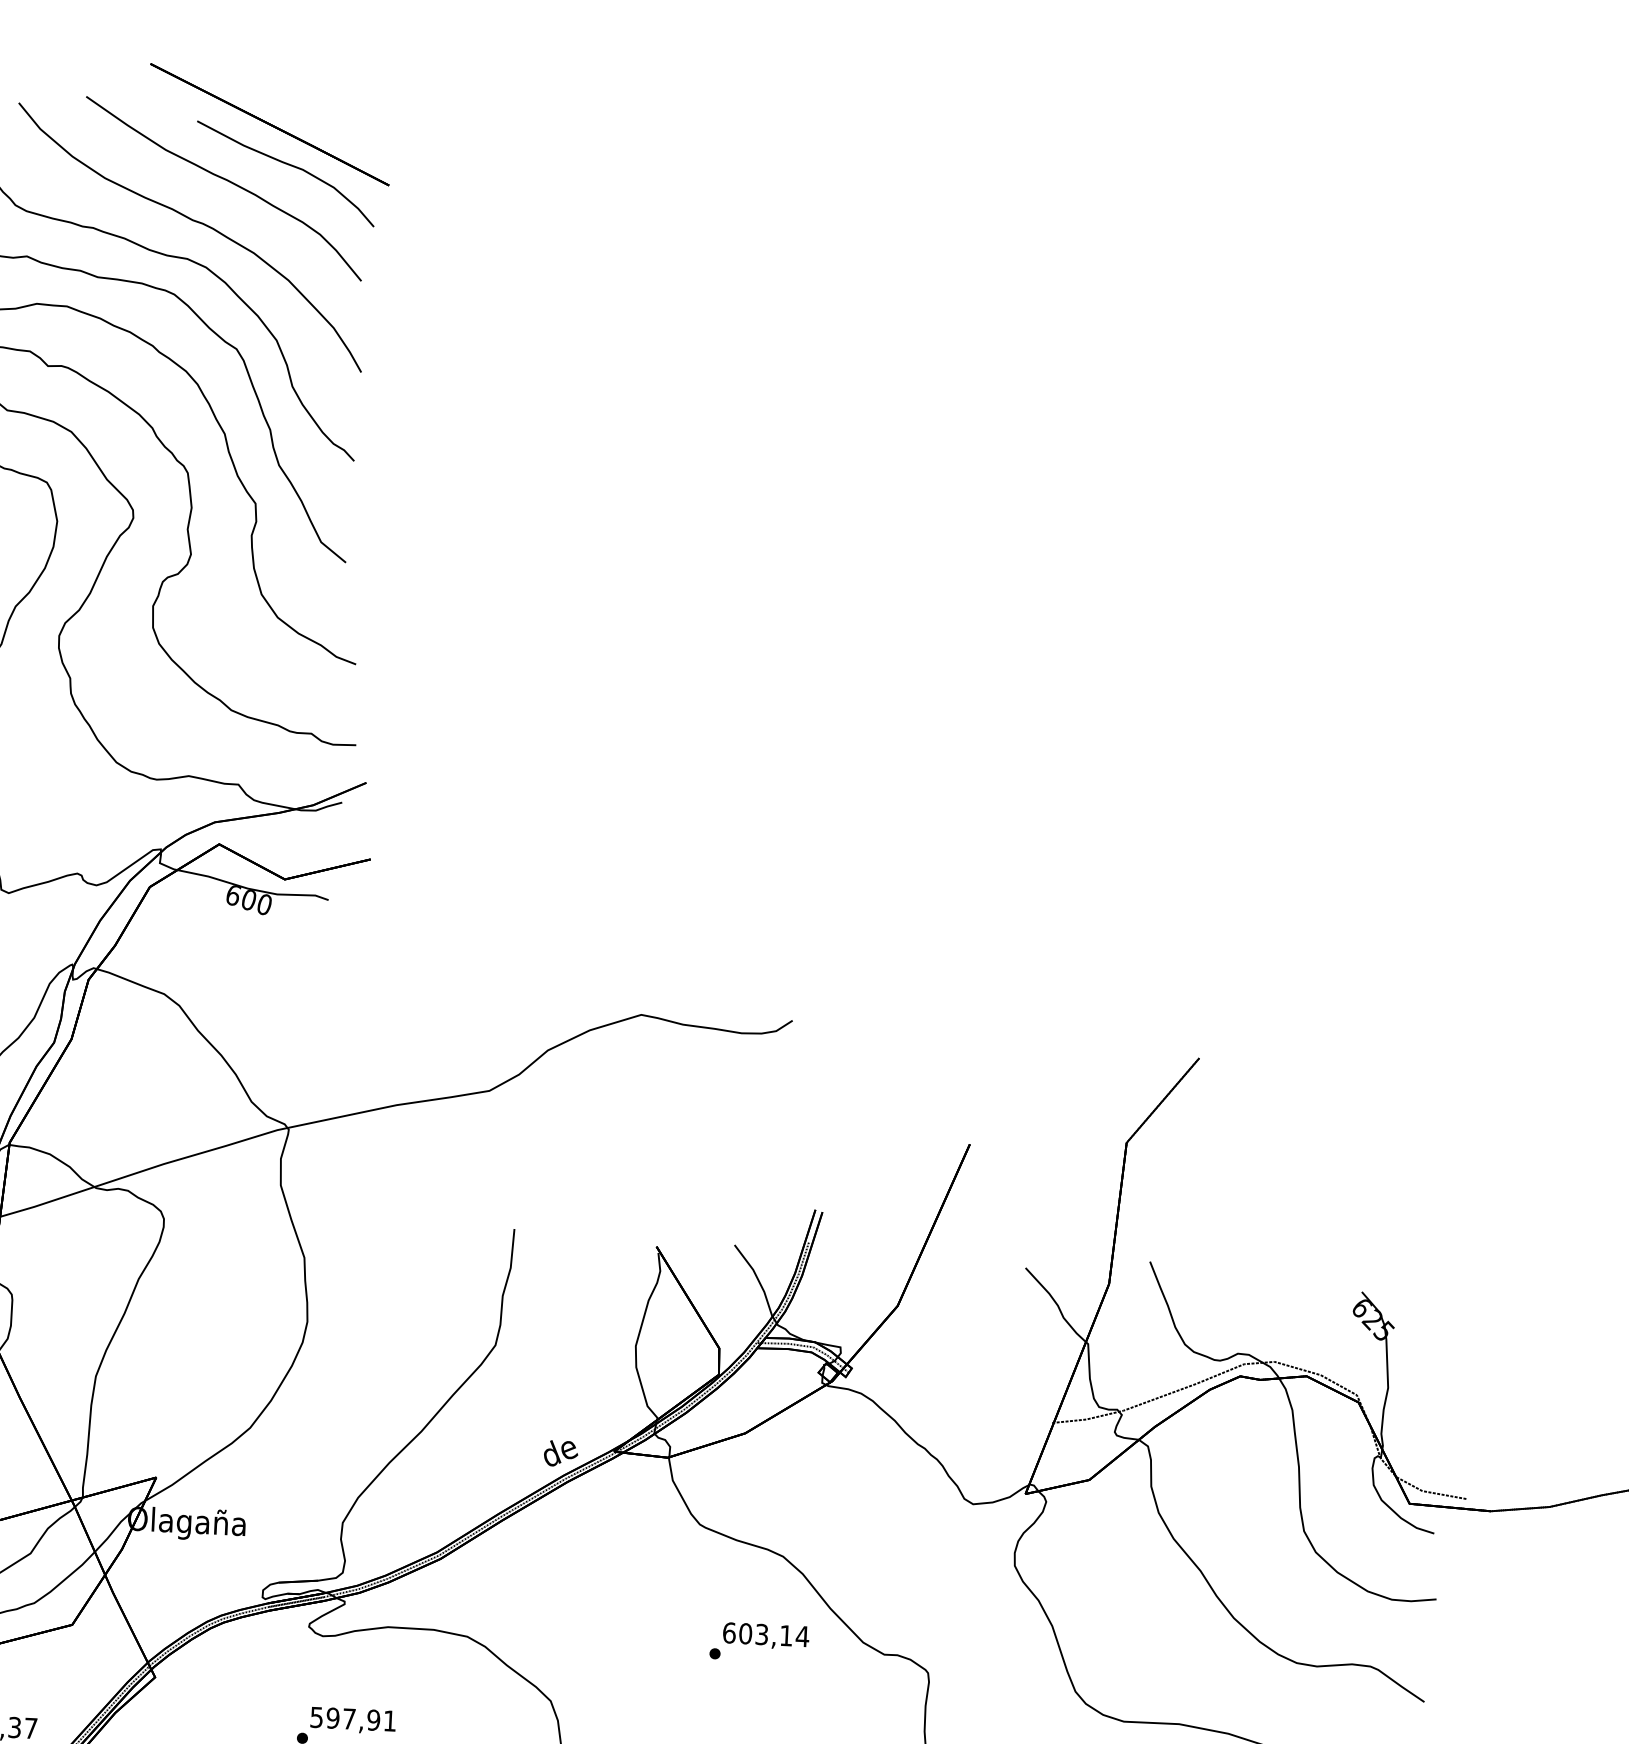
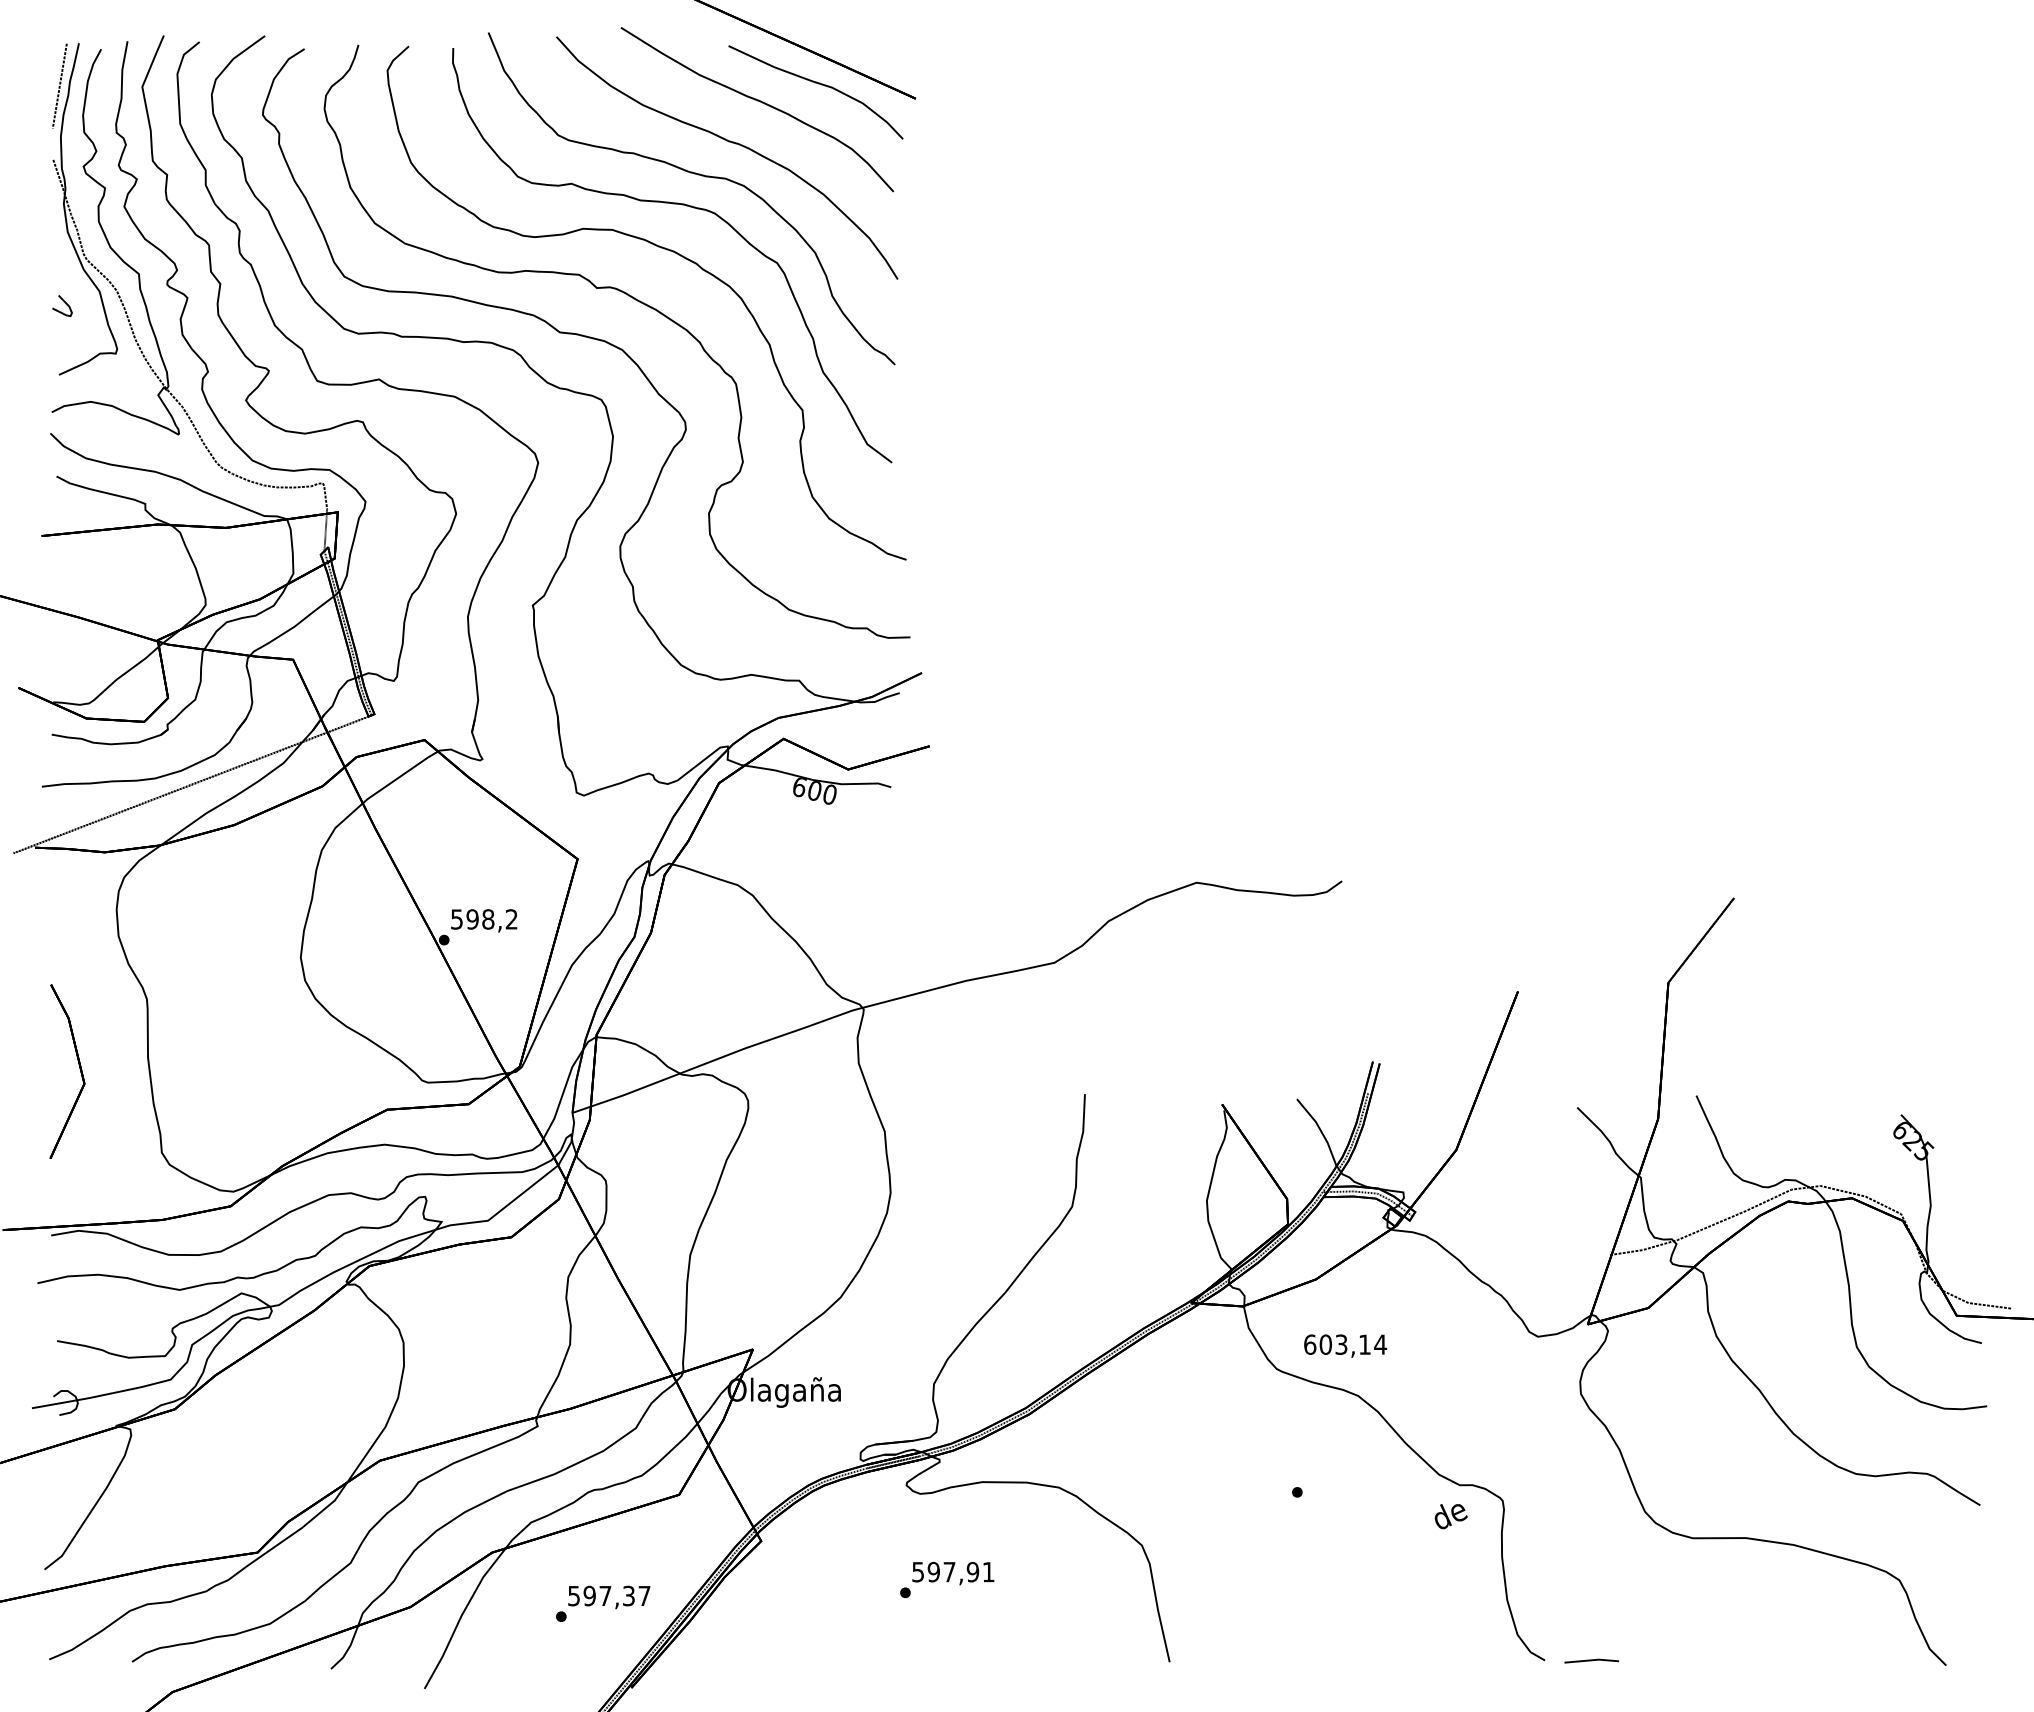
text: (560, 1453) -> (1450, 1516), moved
text: (766, 1635) -> (1345, 1345), moved

